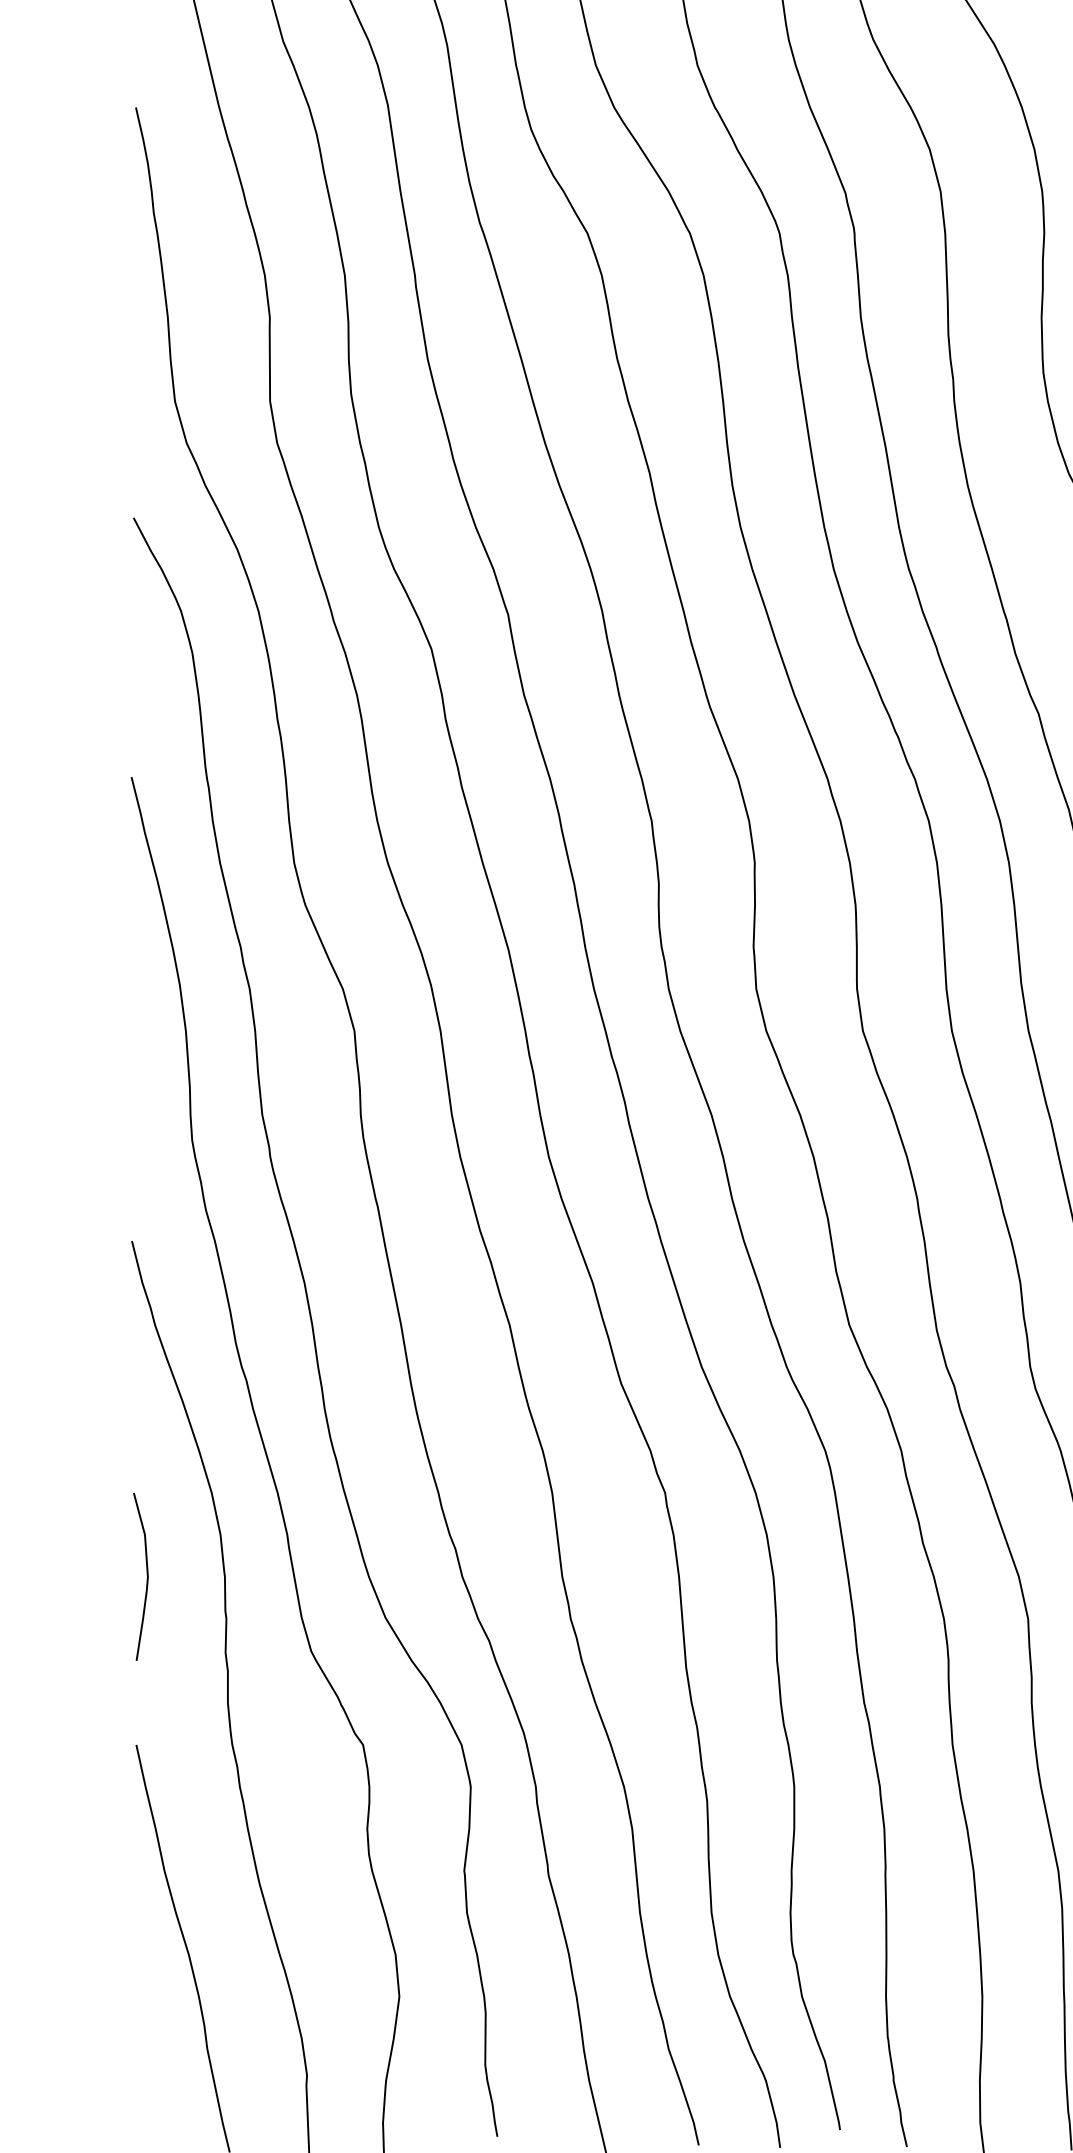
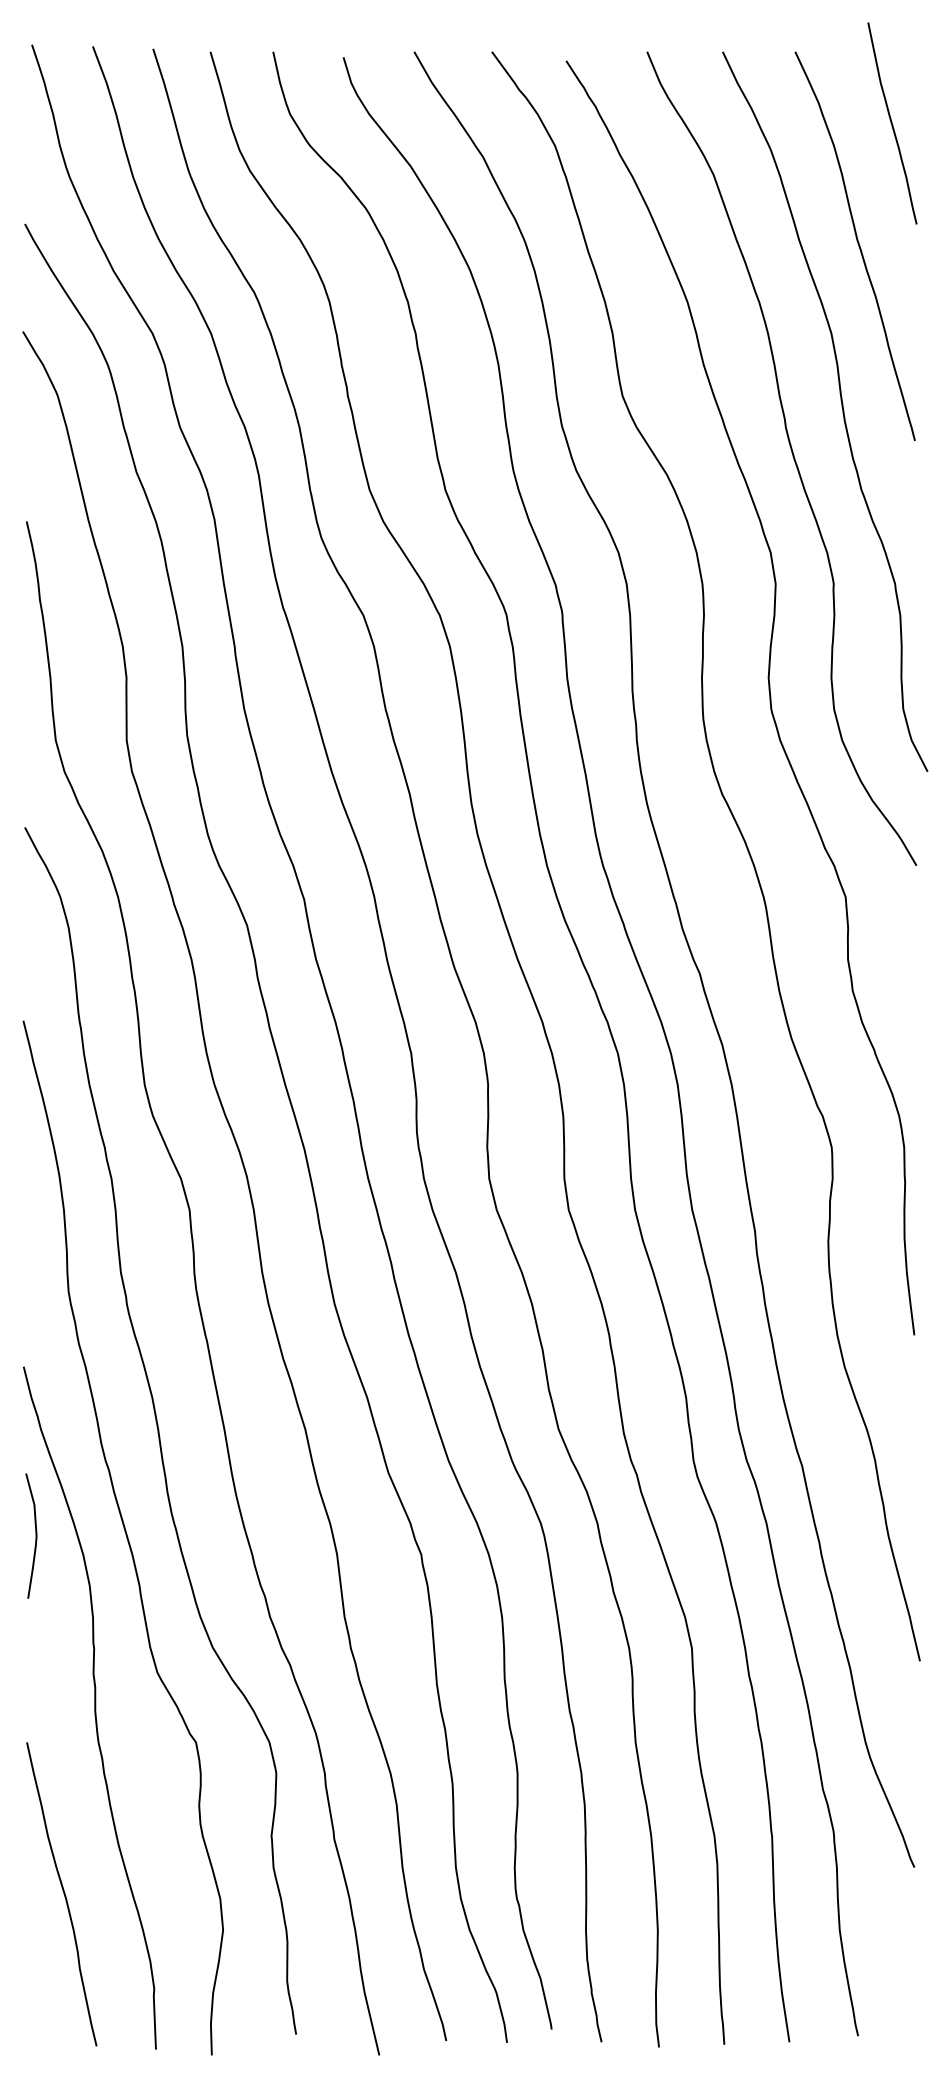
curve: (146, 1576) -> (35, 1535), moved

